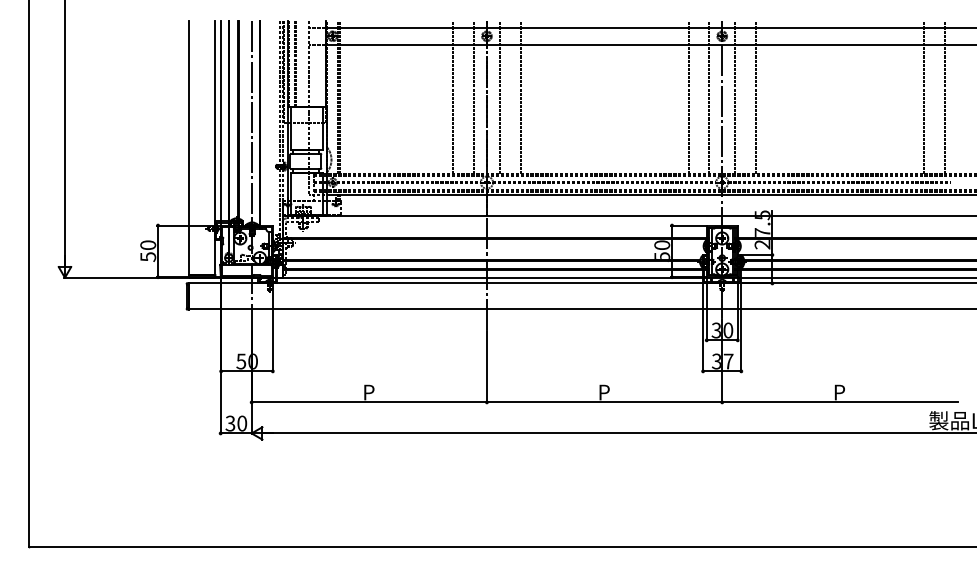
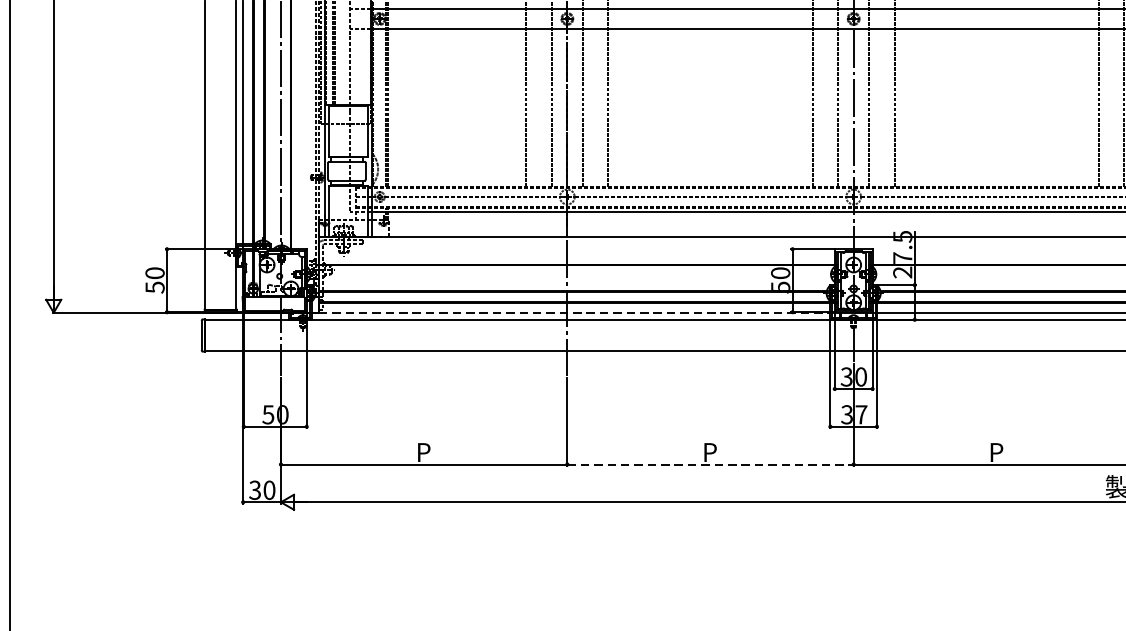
line: (493, 277) -> (575, 312), solid -> dashed
line: (604, 402) -> (710, 464), solid -> dashed

